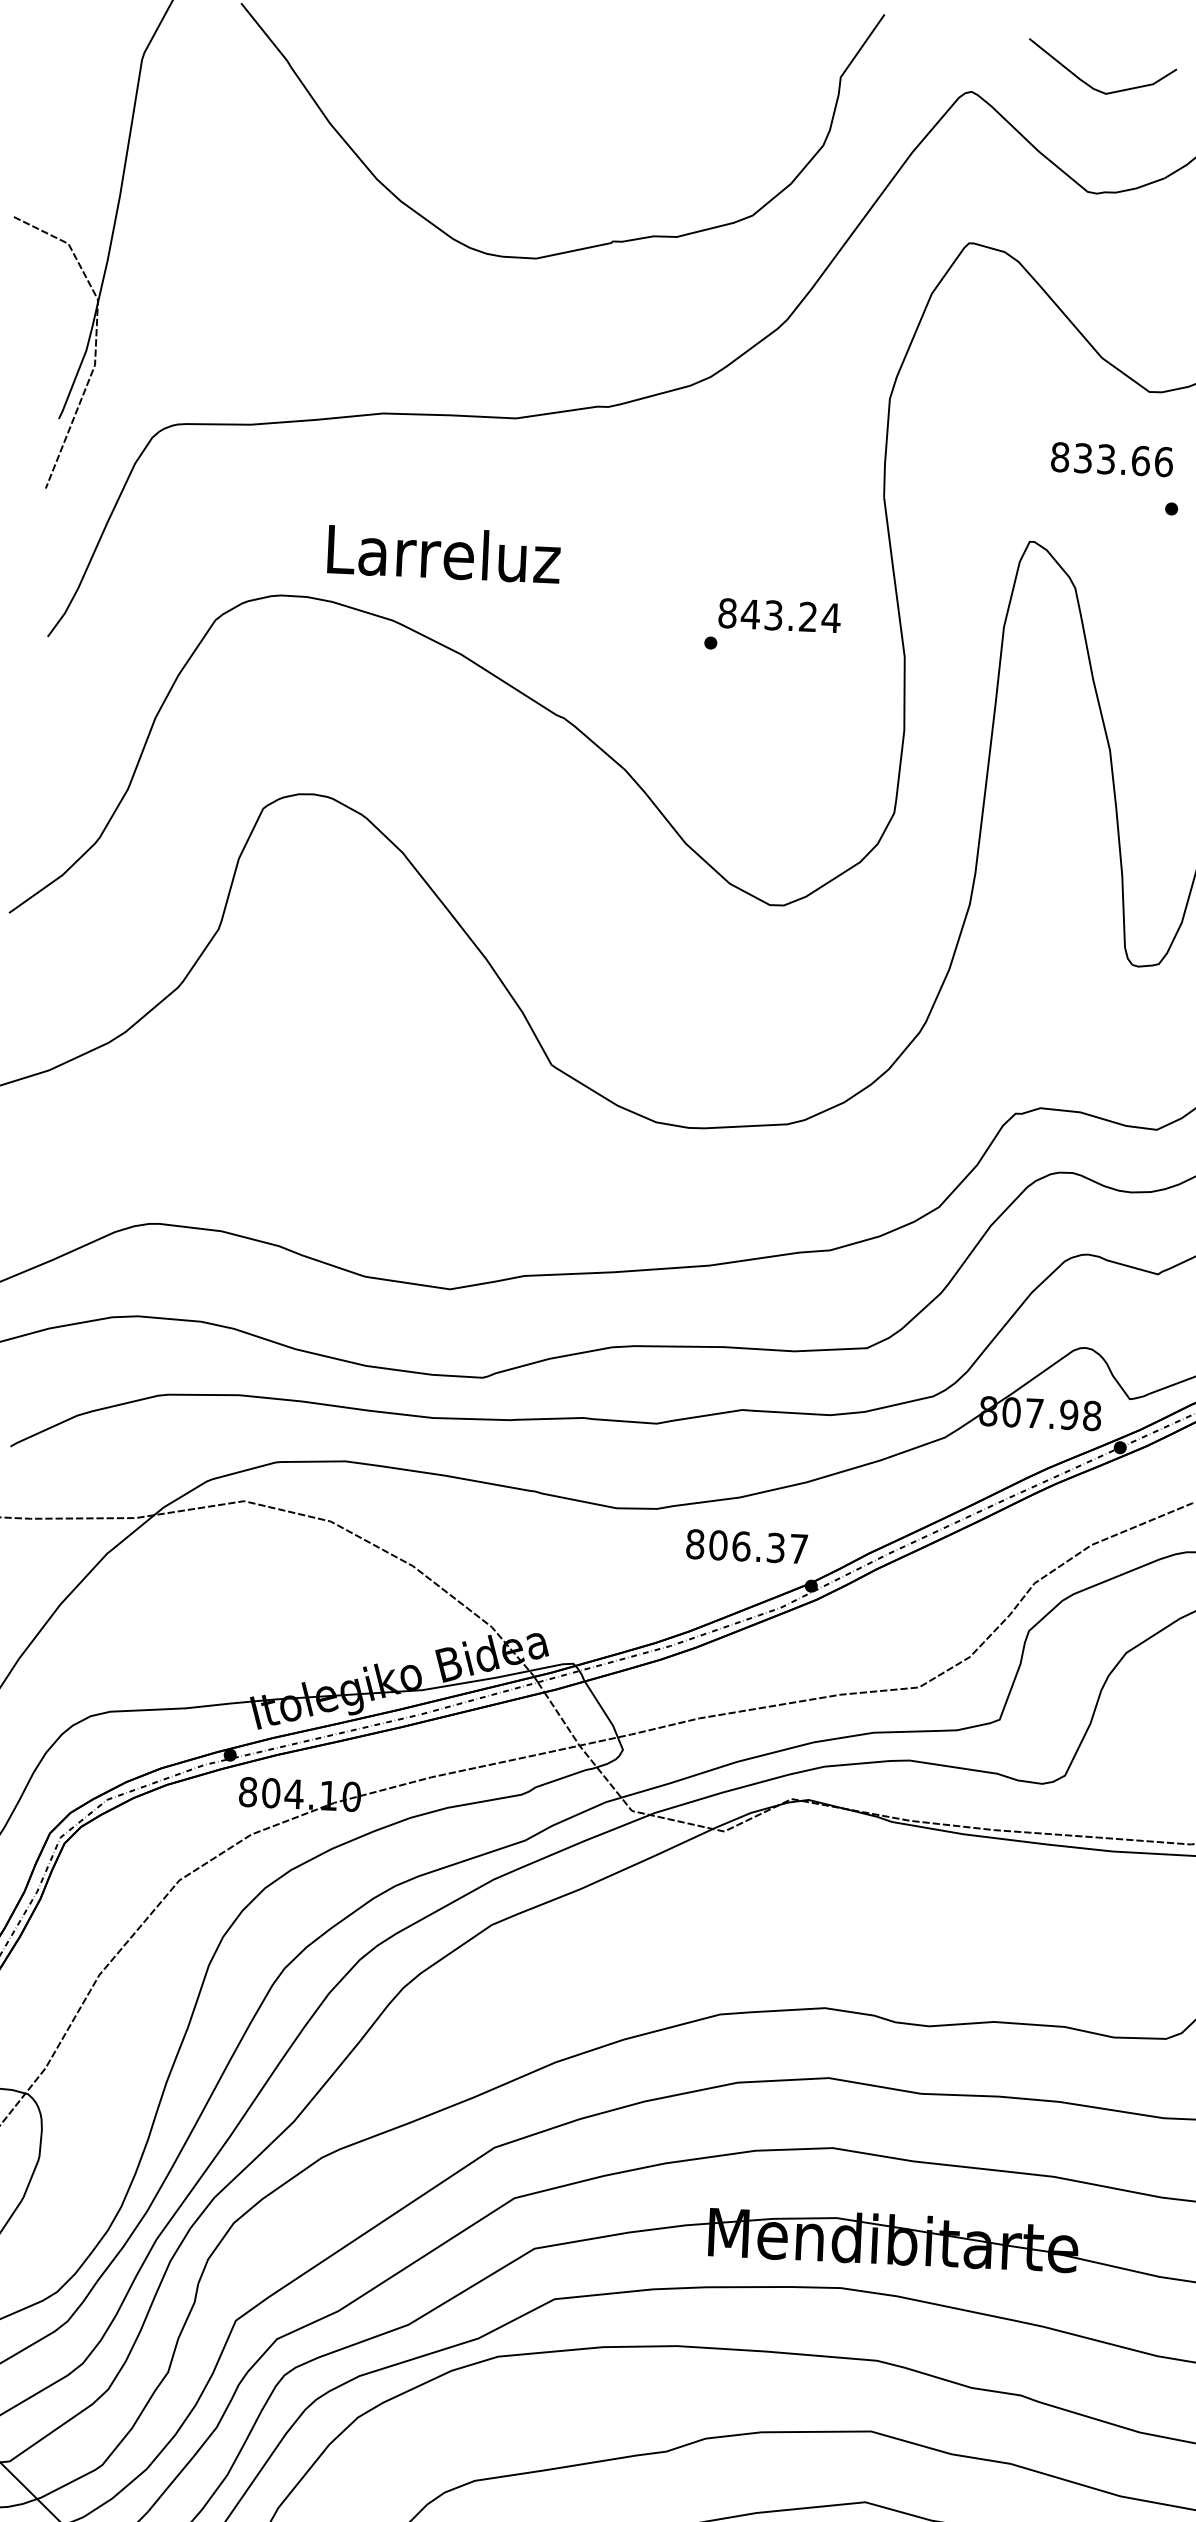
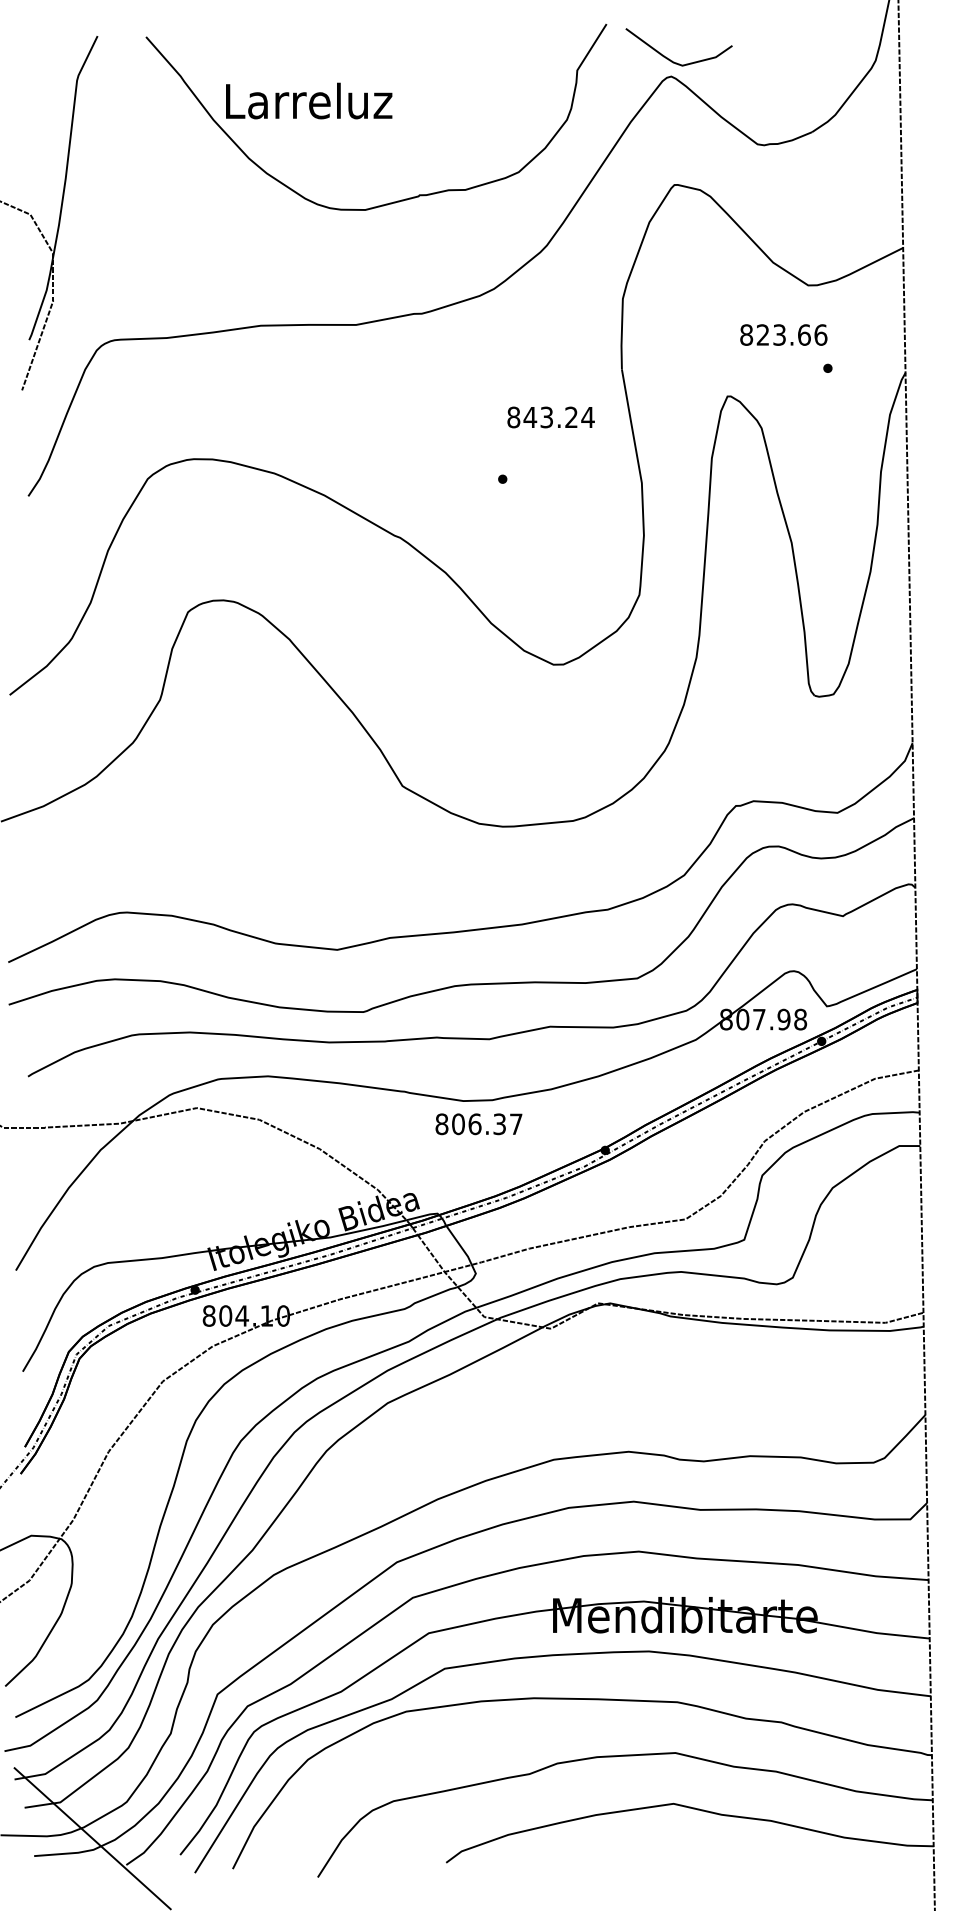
curve: (1088, 83) -> (669, 58), moved
text: (1082, 457) -> (762, 334), 833.66 -> 823.66
text: (444, 553) -> (309, 100), moved
text: (778, 615) -> (550, 417), moved
text: (746, 1546) -> (478, 1124), moved

